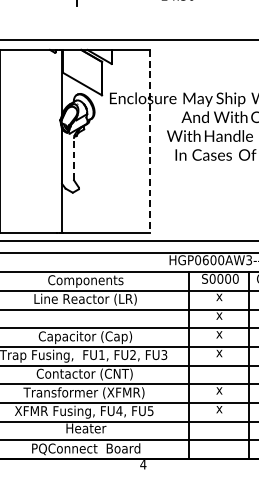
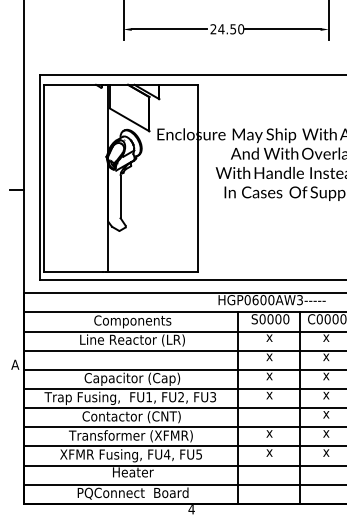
line: (150, 141) -> (198, 178), dashed -> solid
line: (73, 159) -> (120, 196), dashed -> solid

